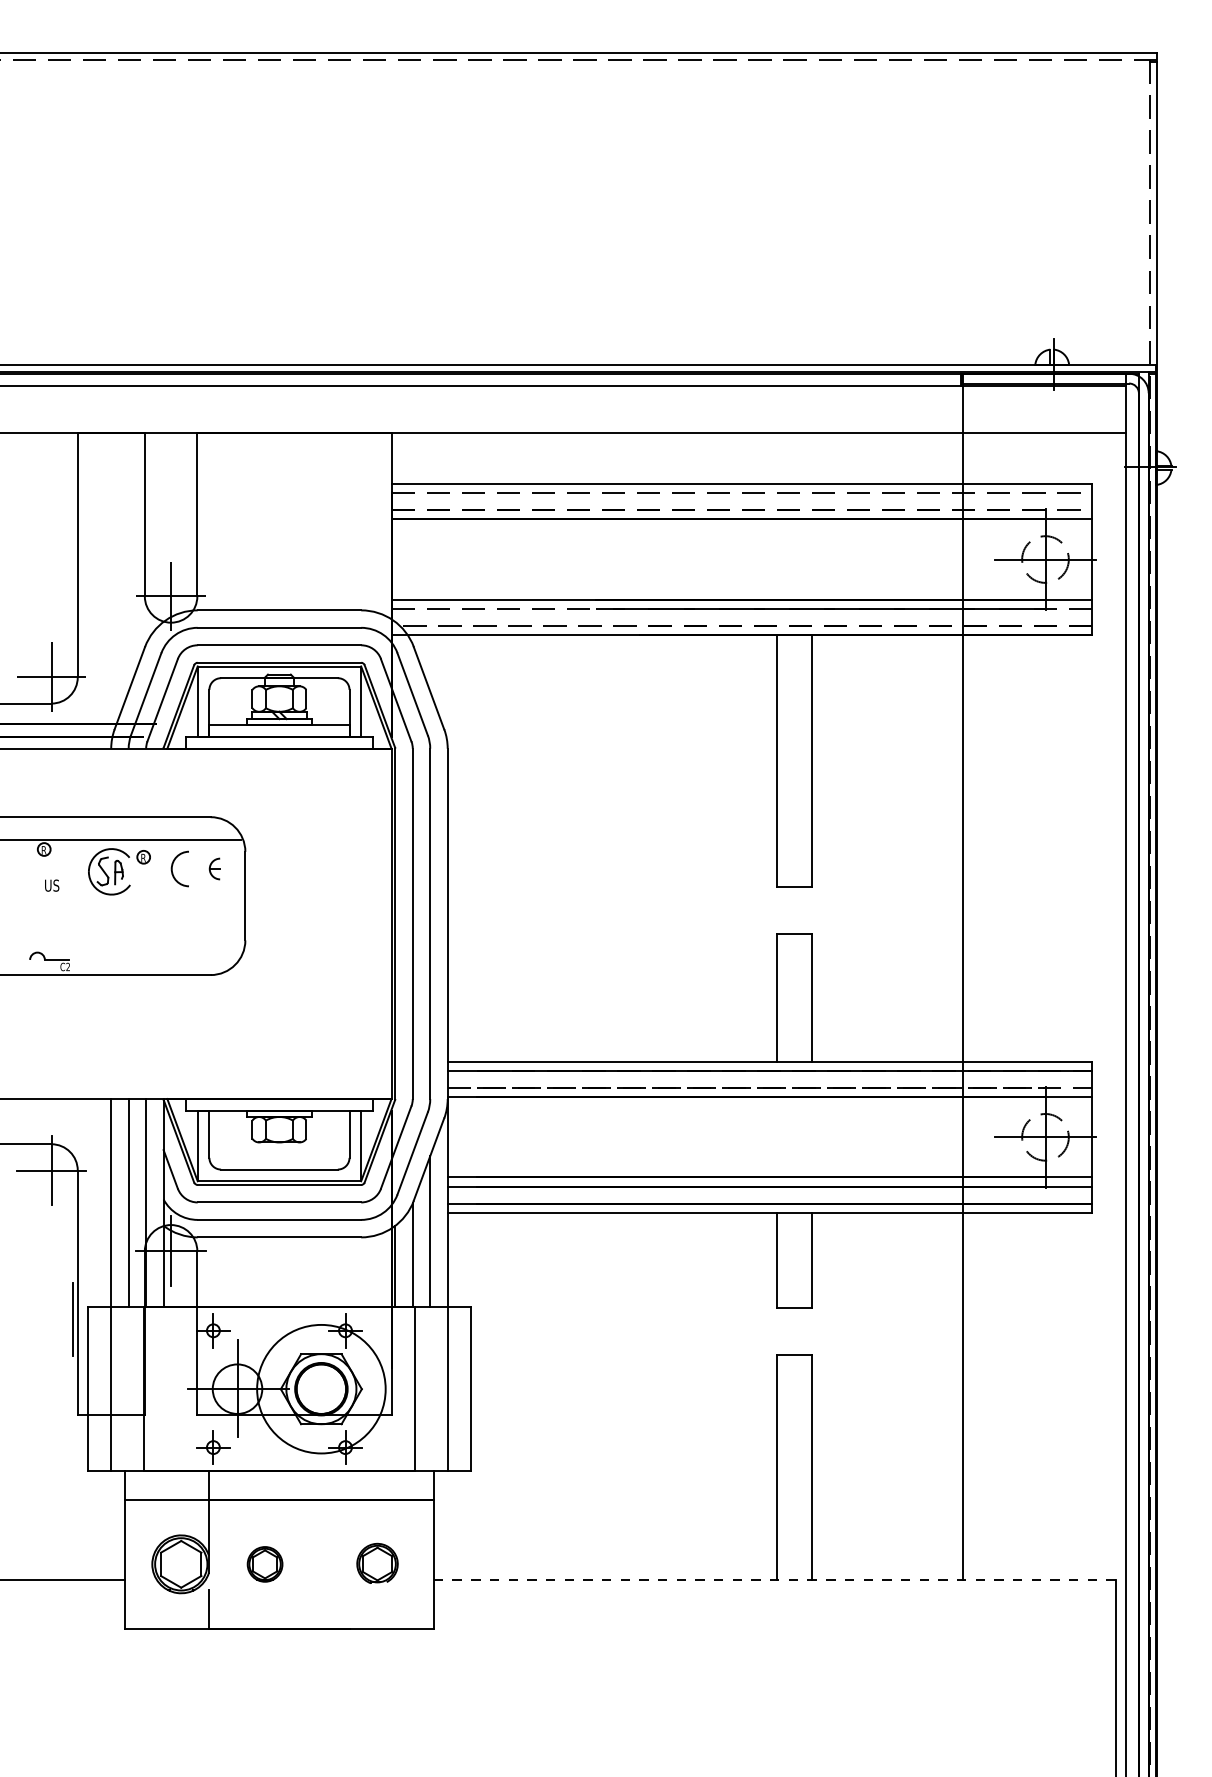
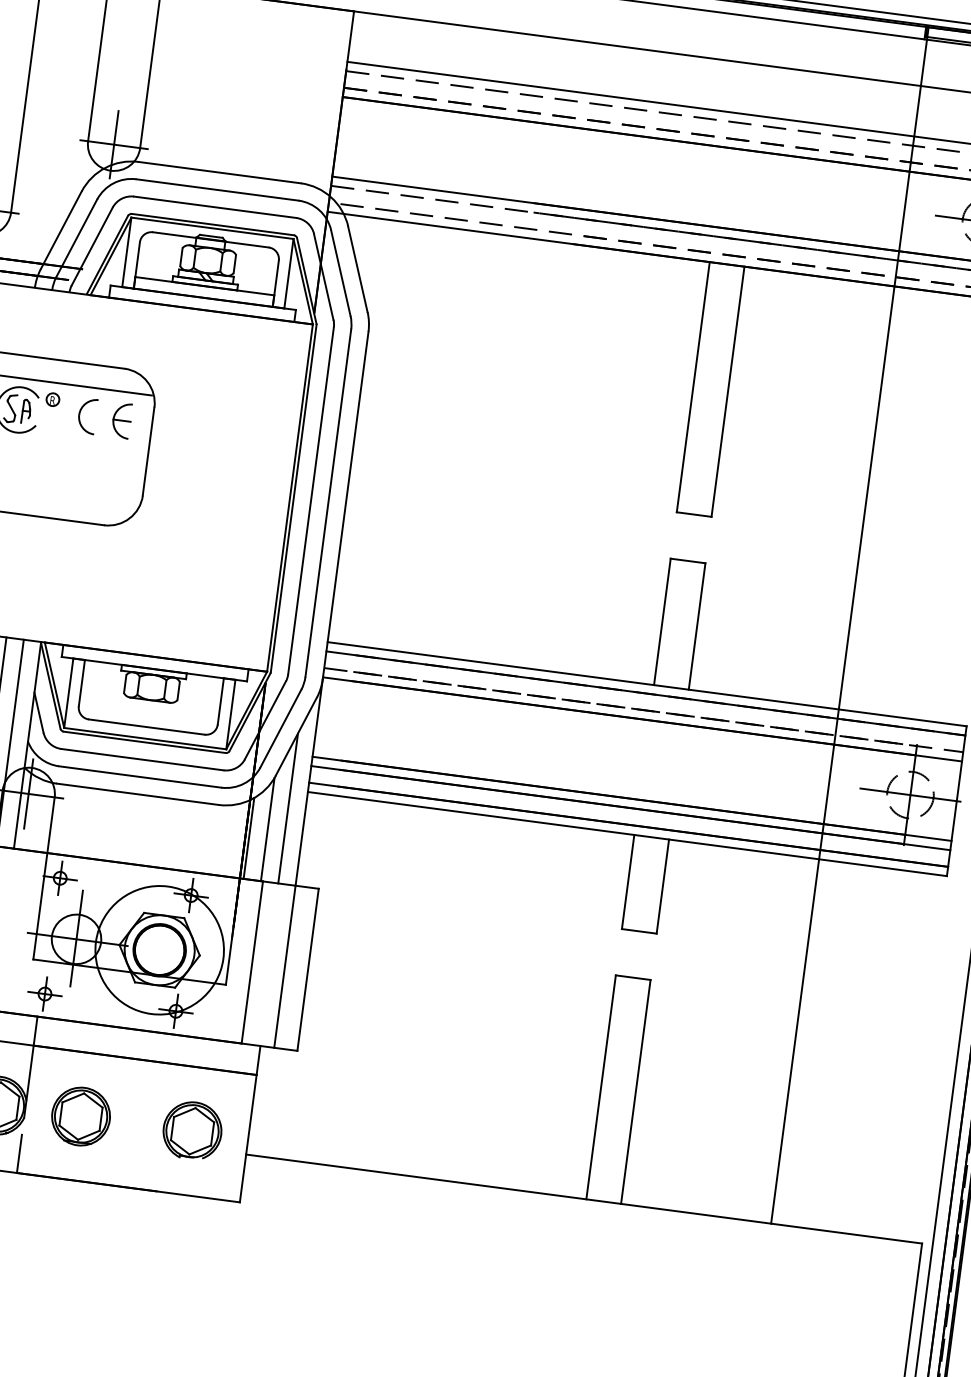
part: (214, 868) -> (121, 420), size x1.67
part: (377, 1563) -> (192, 1130), size x1.43
part: (264, 1564) -> (80, 1116), size x1.67
line: (774, 1580) -> (583, 1199), dashed -> solid

